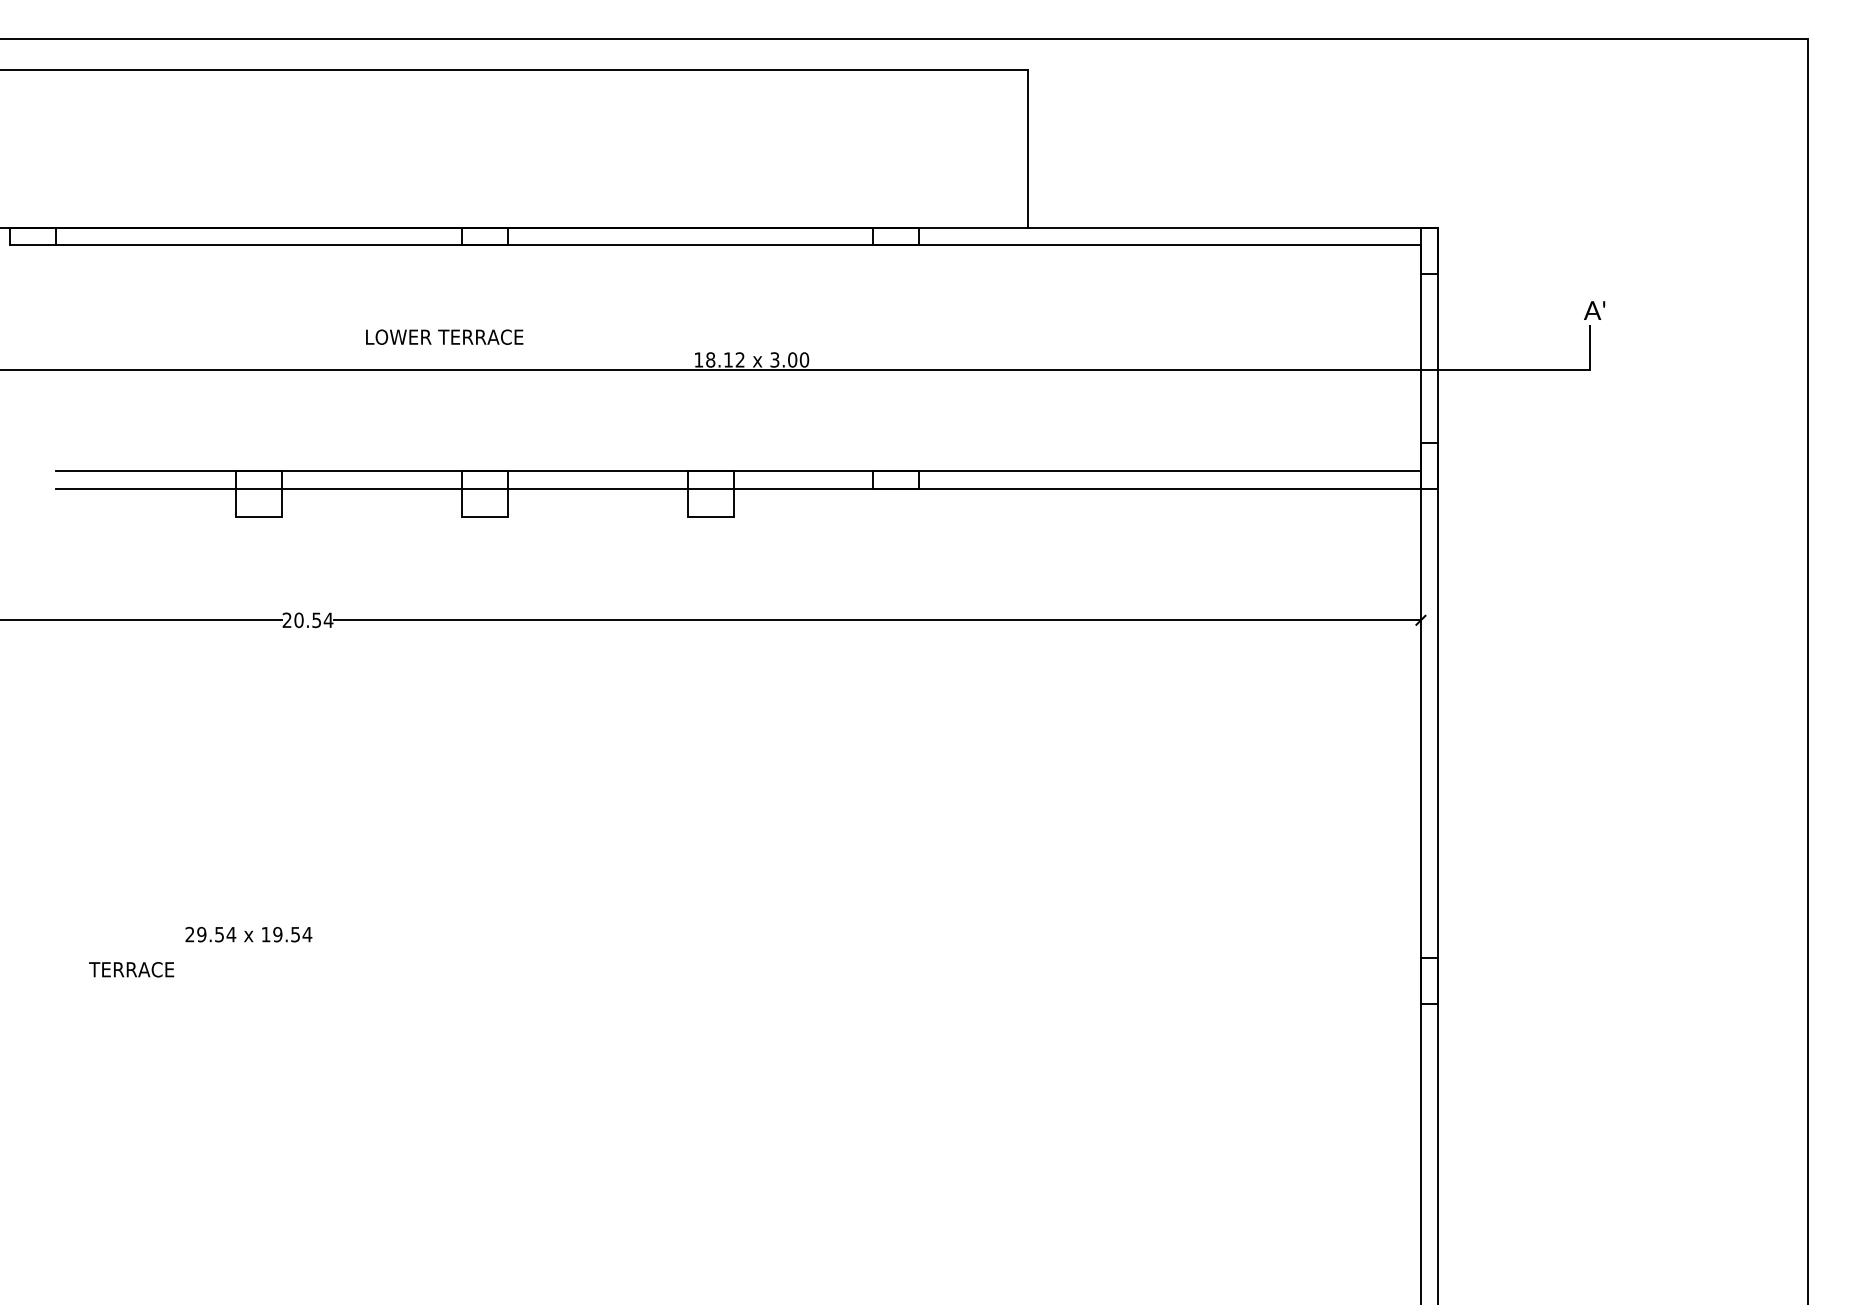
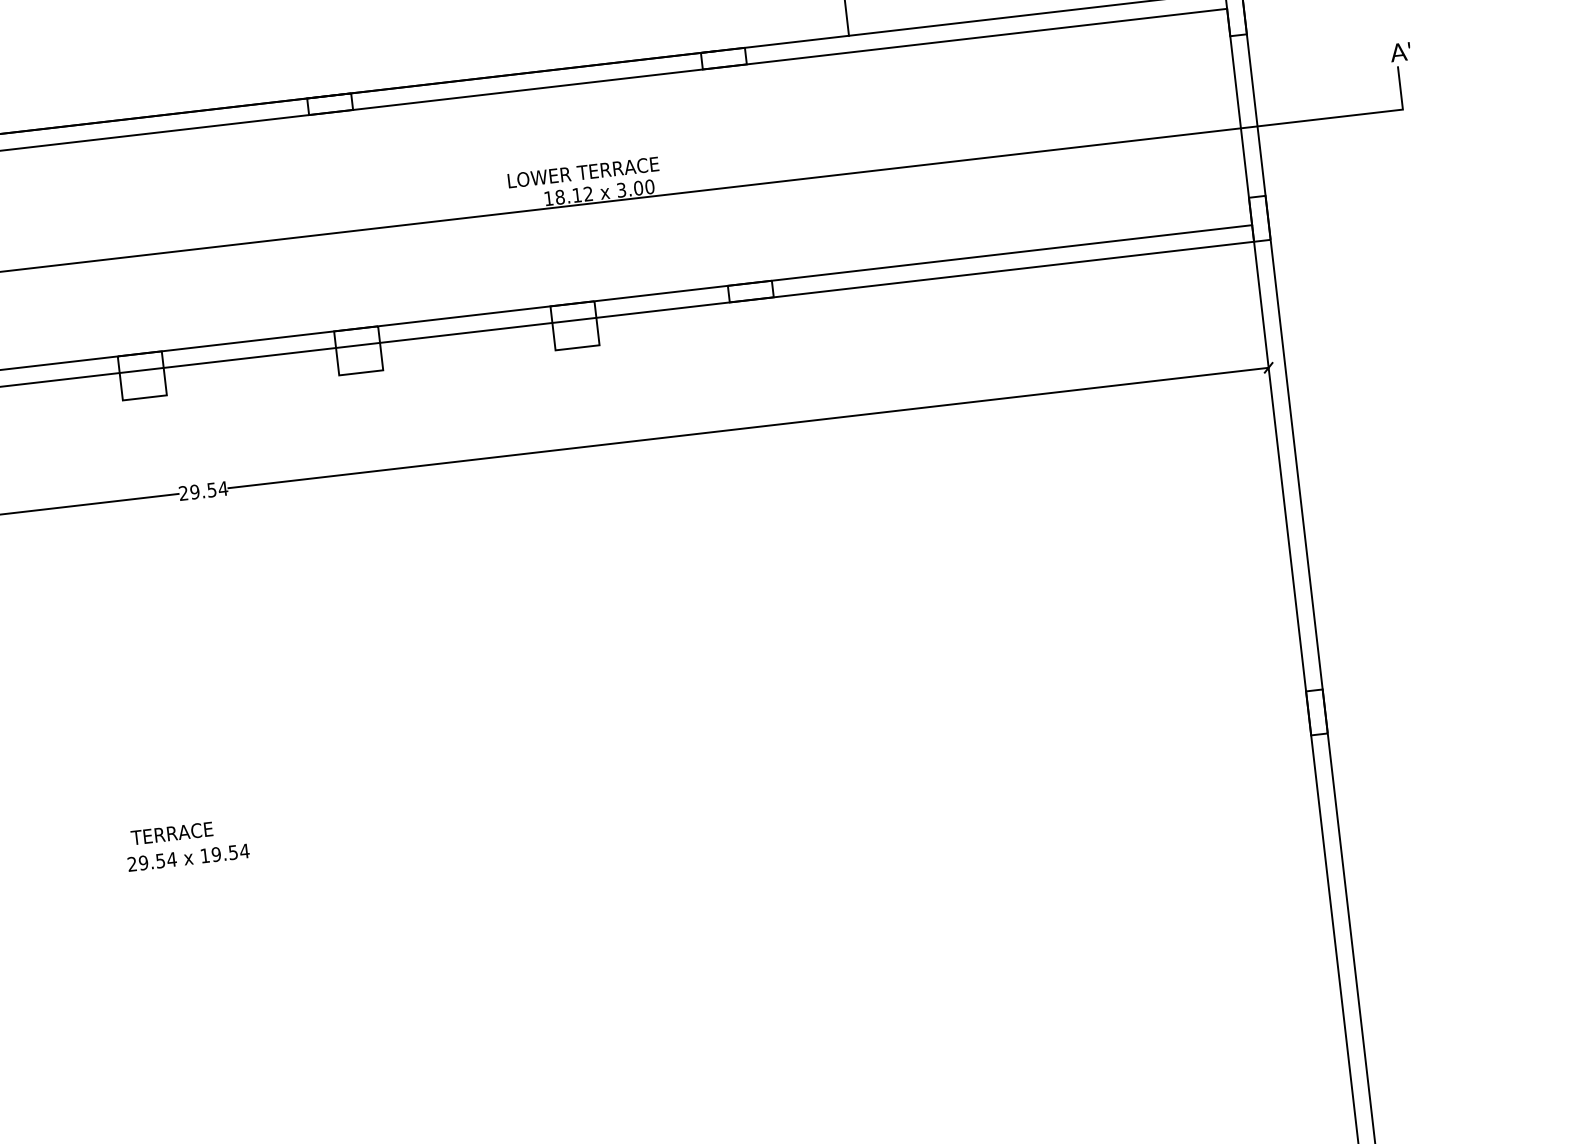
text: (444, 336) -> (583, 171), moved
text: (298, 620) -> (194, 492), 20.54 -> 29.54
text: (248, 934) -> (188, 857), moved
text: (131, 969) -> (171, 833), moved

